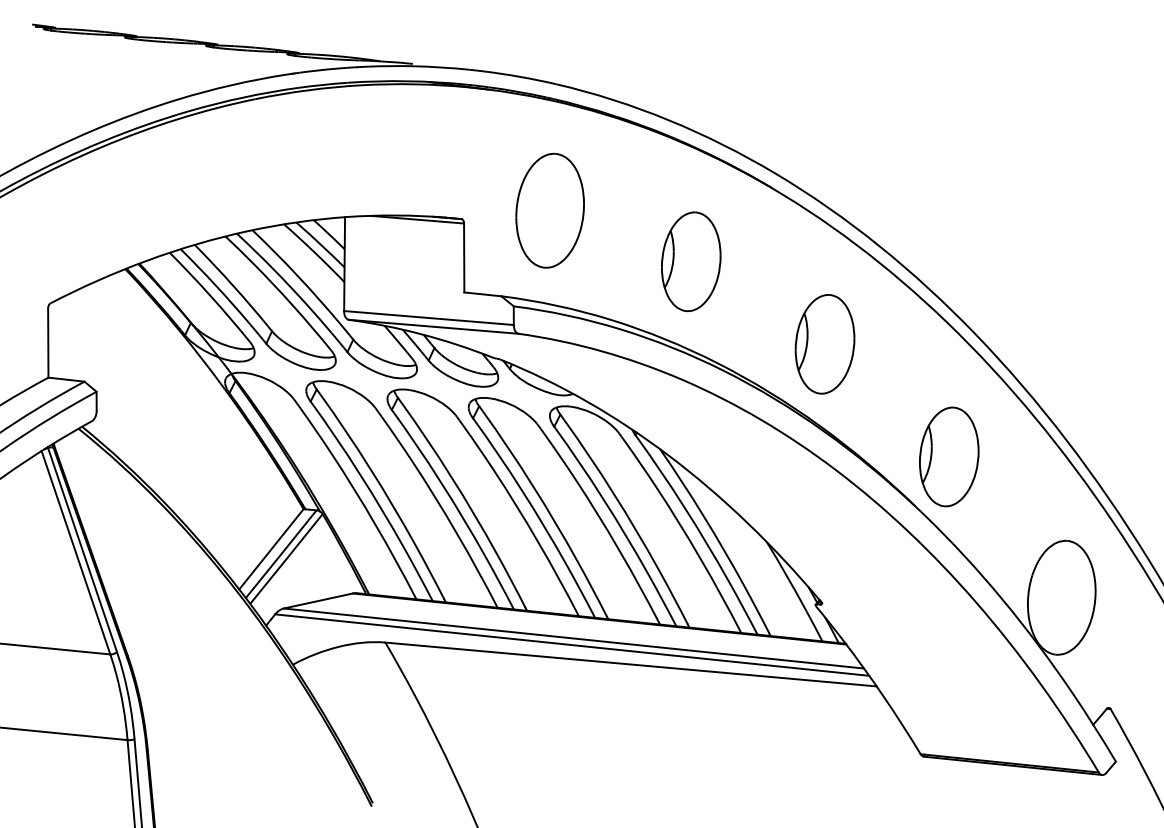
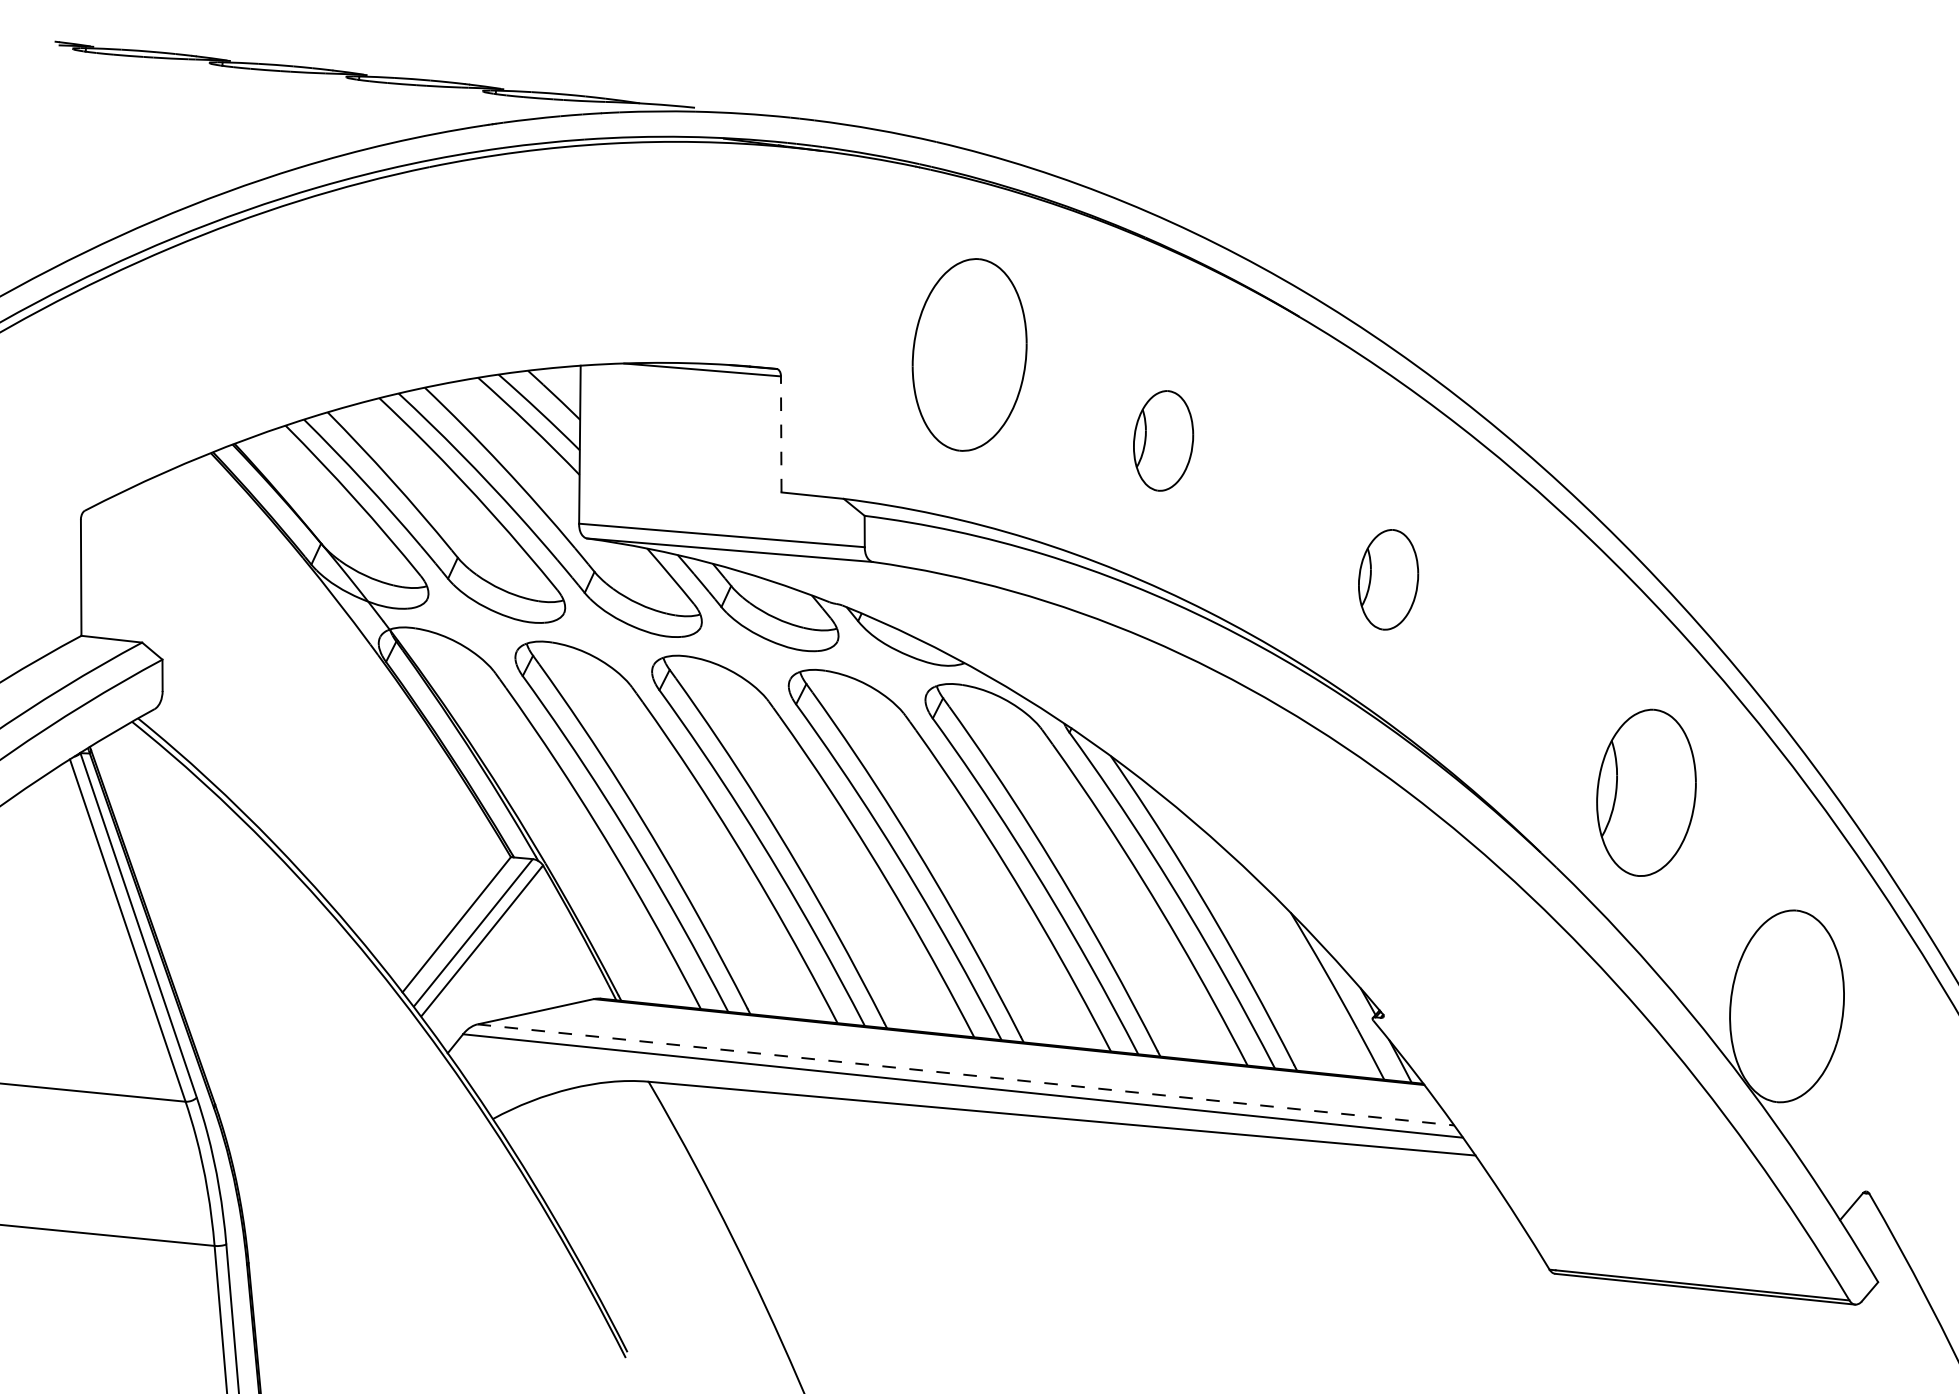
part: (549, 210) -> (968, 354), moved
line: (464, 257) -> (781, 433), solid -> dashed
part: (691, 261) -> (1163, 440), size x0.6
part: (824, 344) -> (1387, 580), size x0.6
part: (949, 456) -> (1646, 792), moved
line: (573, 638) -> (965, 1074), solid -> dashed

